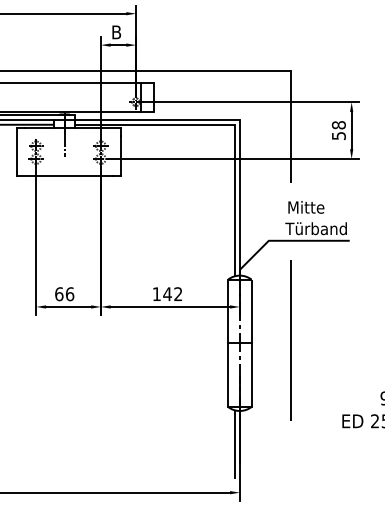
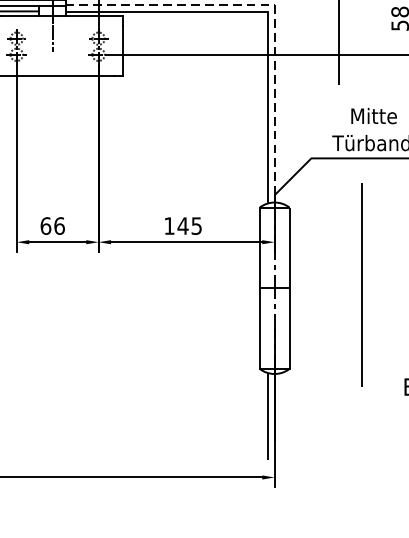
line: (232, 120) -> (265, 5), solid -> dashed
text: (306, 207) -> (374, 116), moved
text: (178, 294) -> (196, 226), 142 -> 145
line: (290, 340) -> (361, 284), moved

